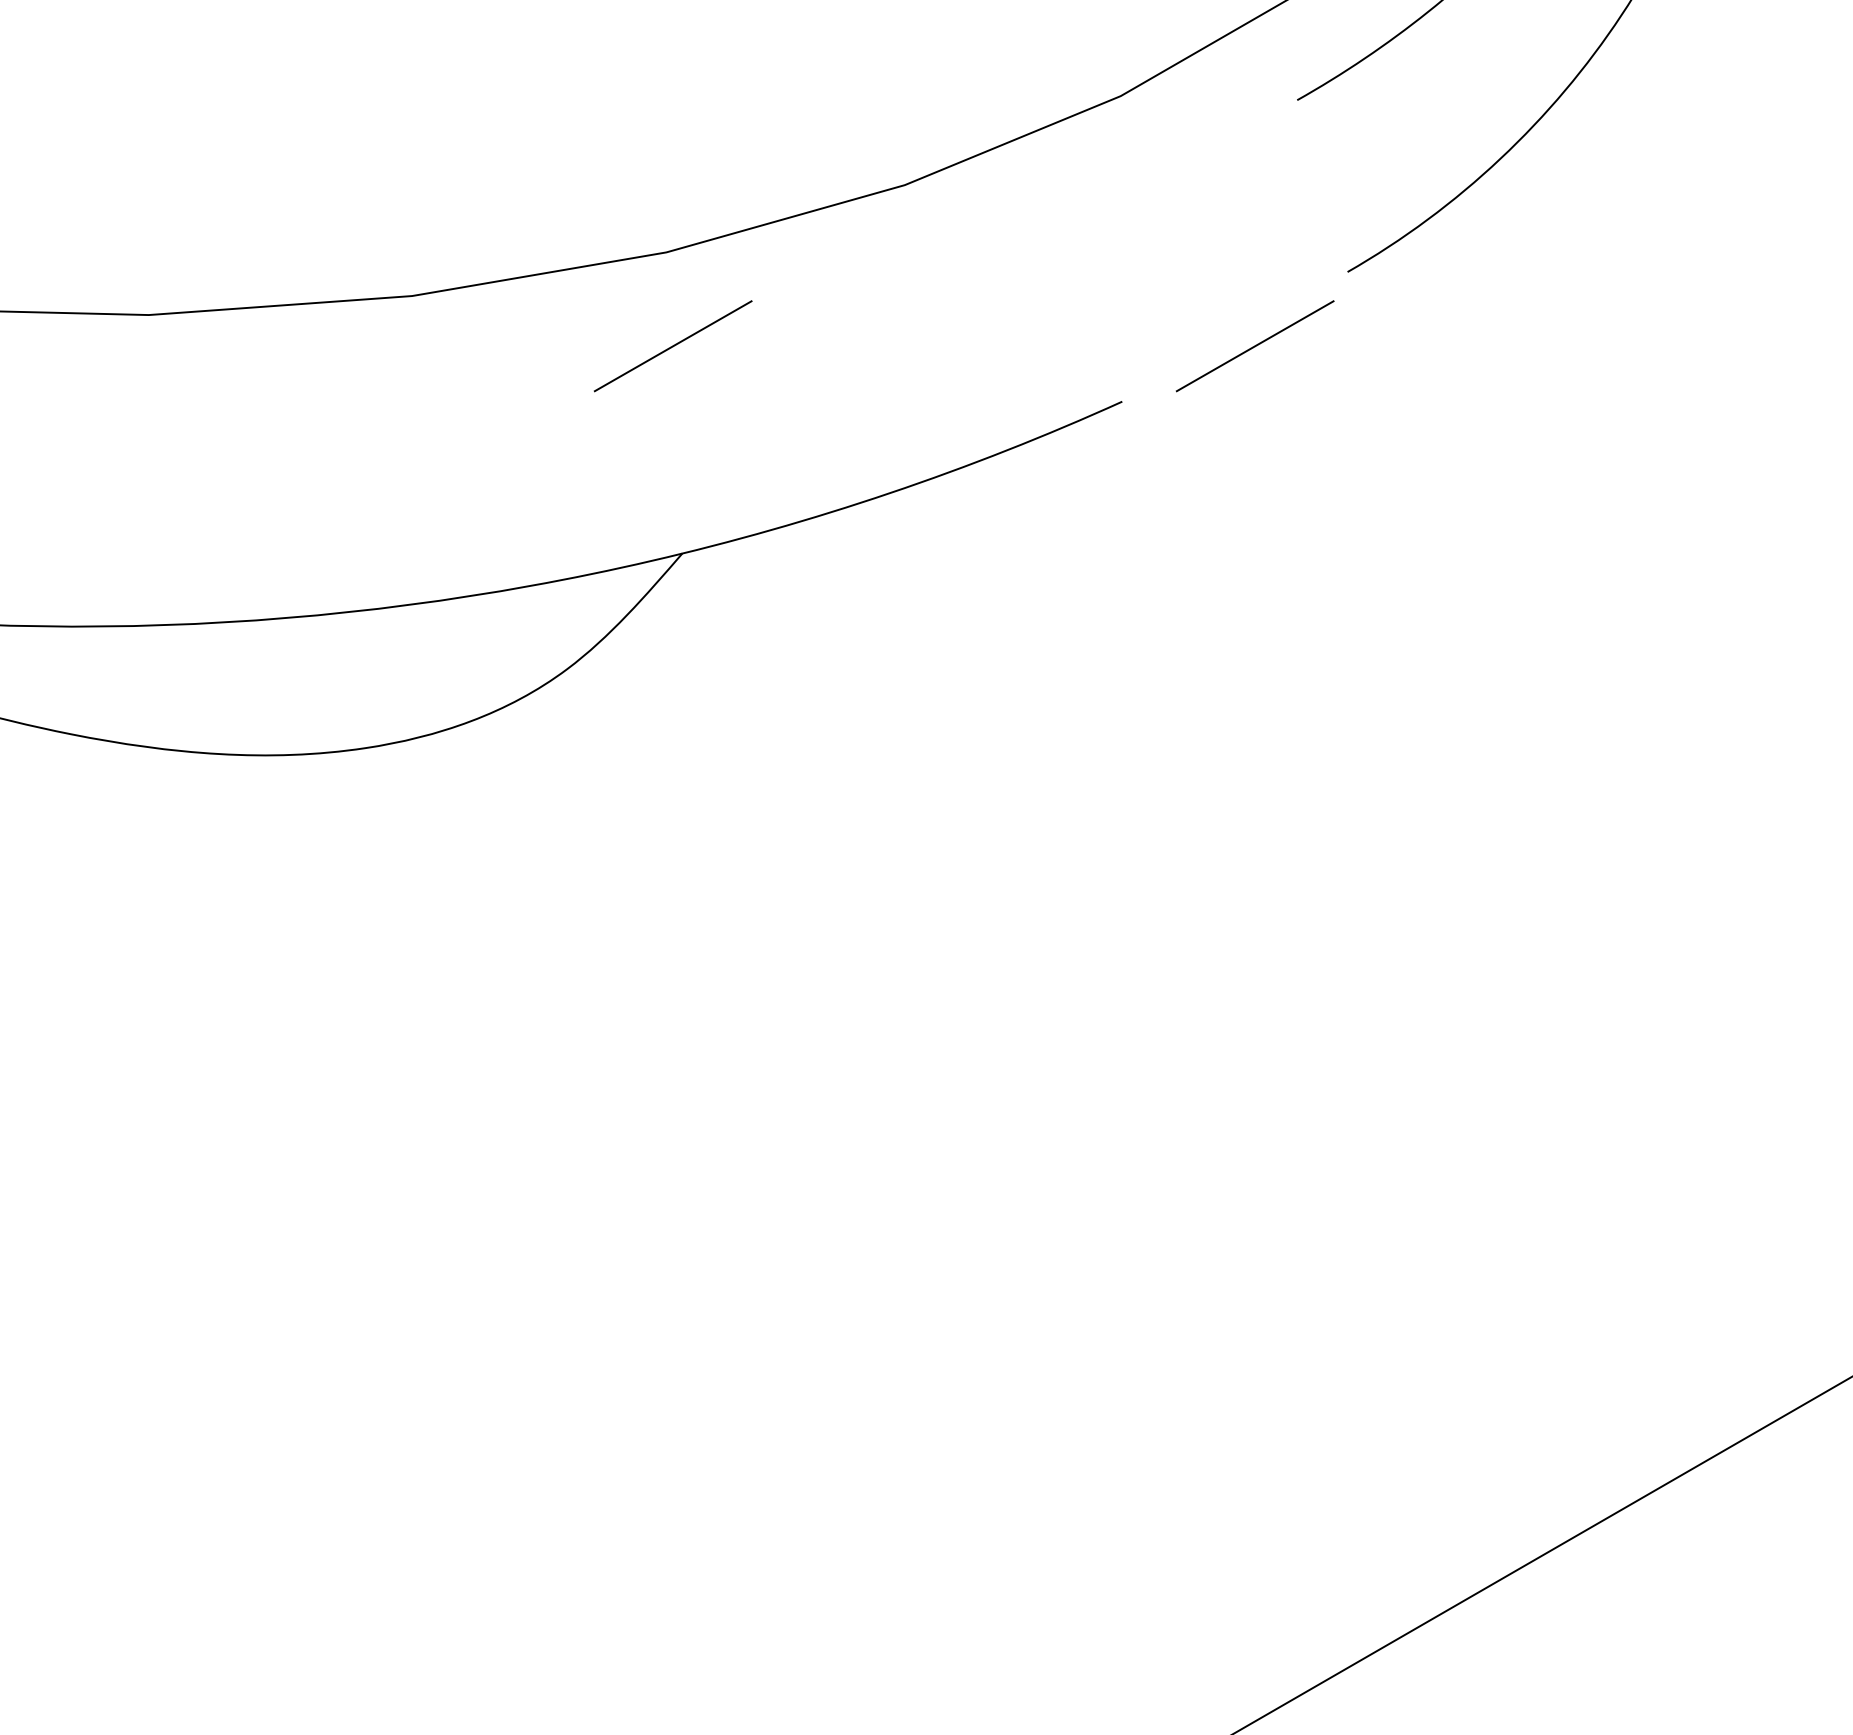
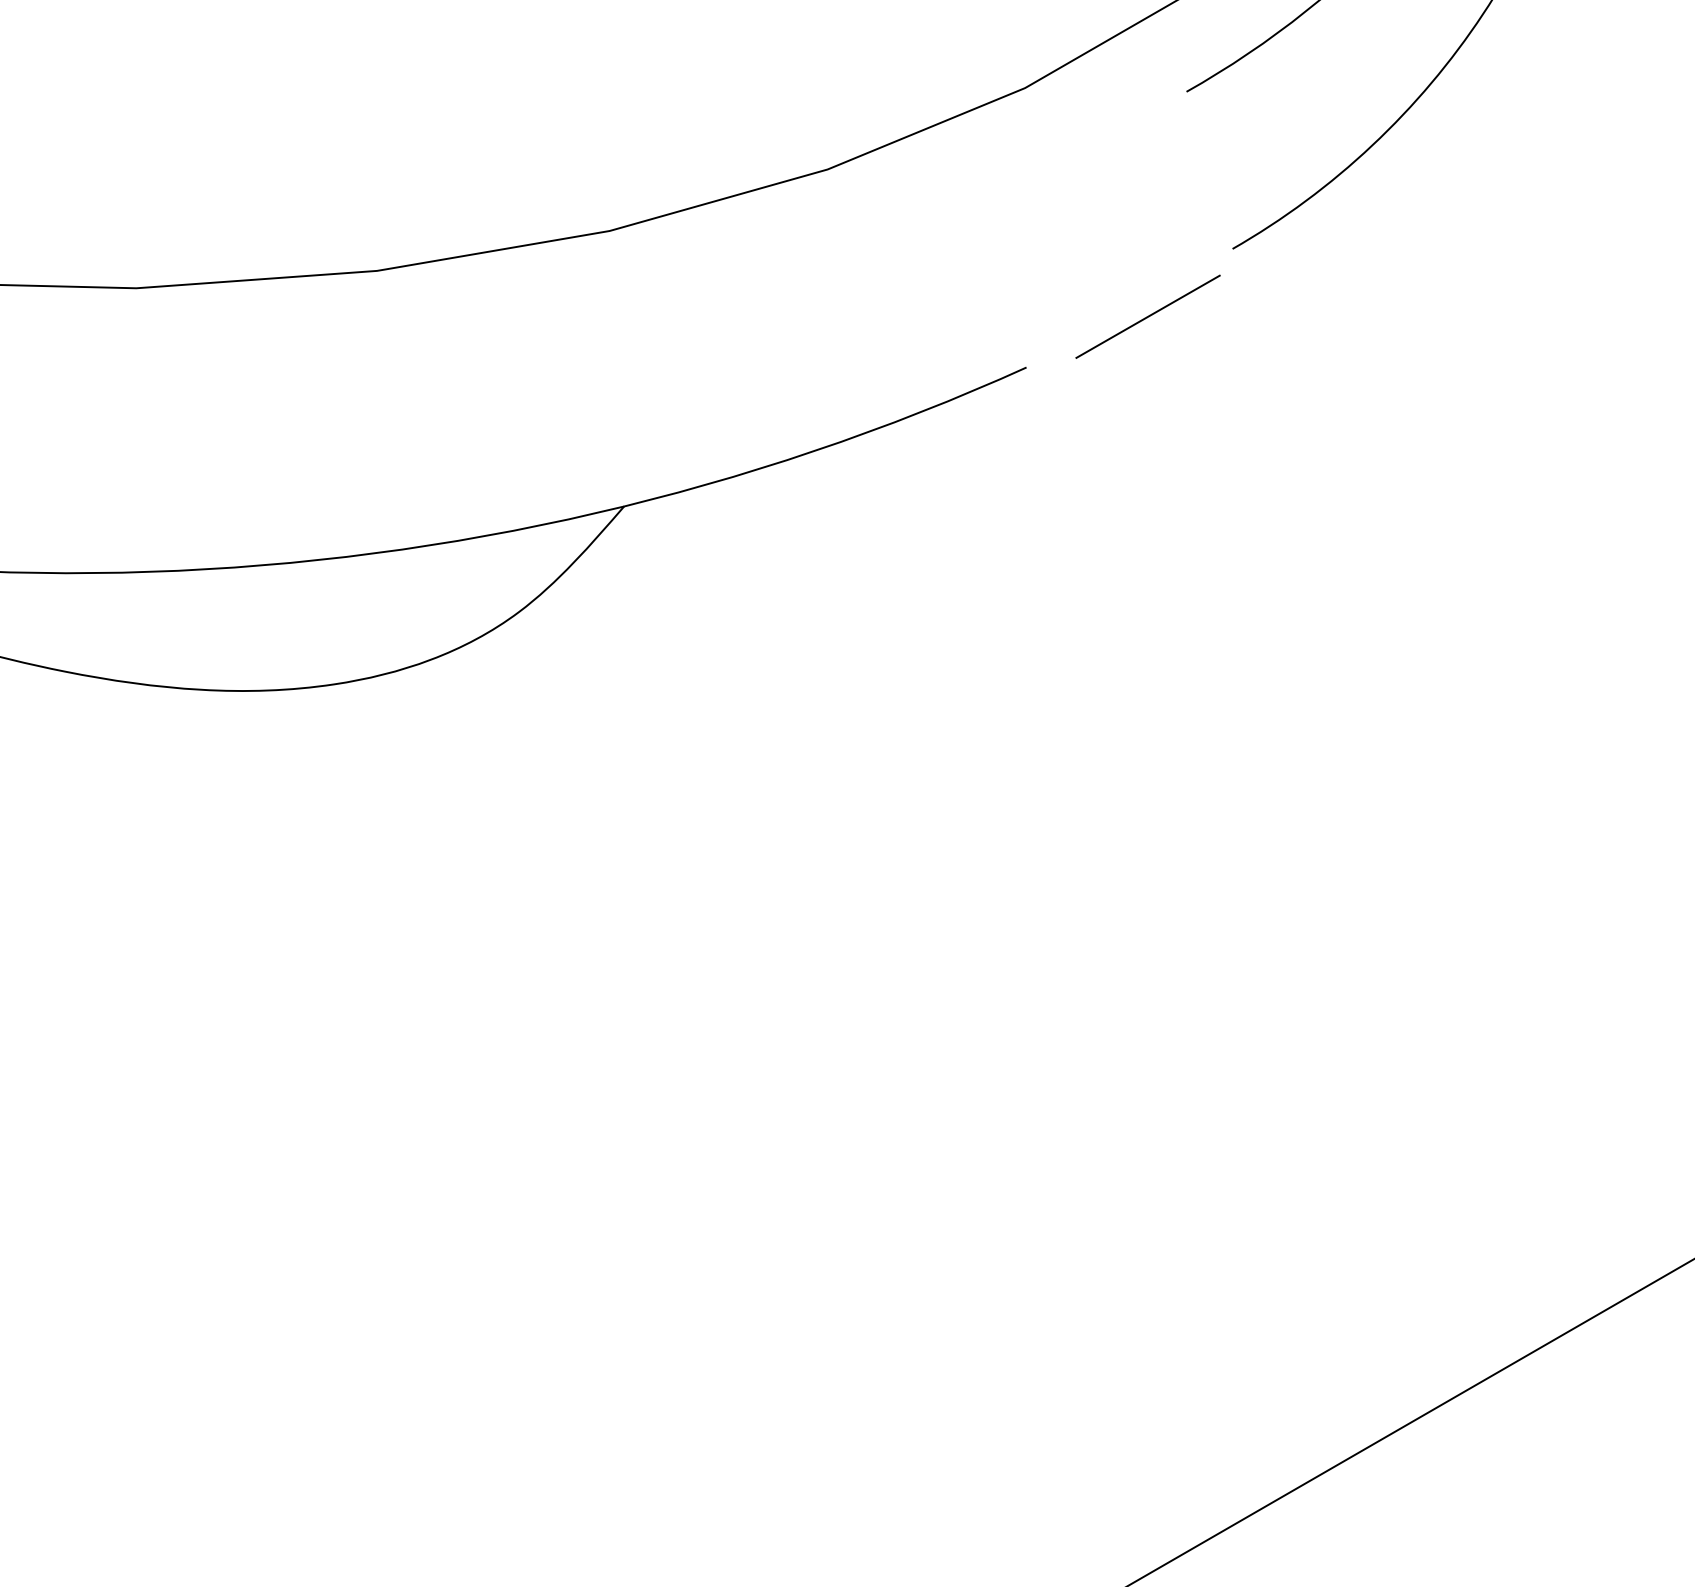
line: (673, 346) -> (616, 317), removed

